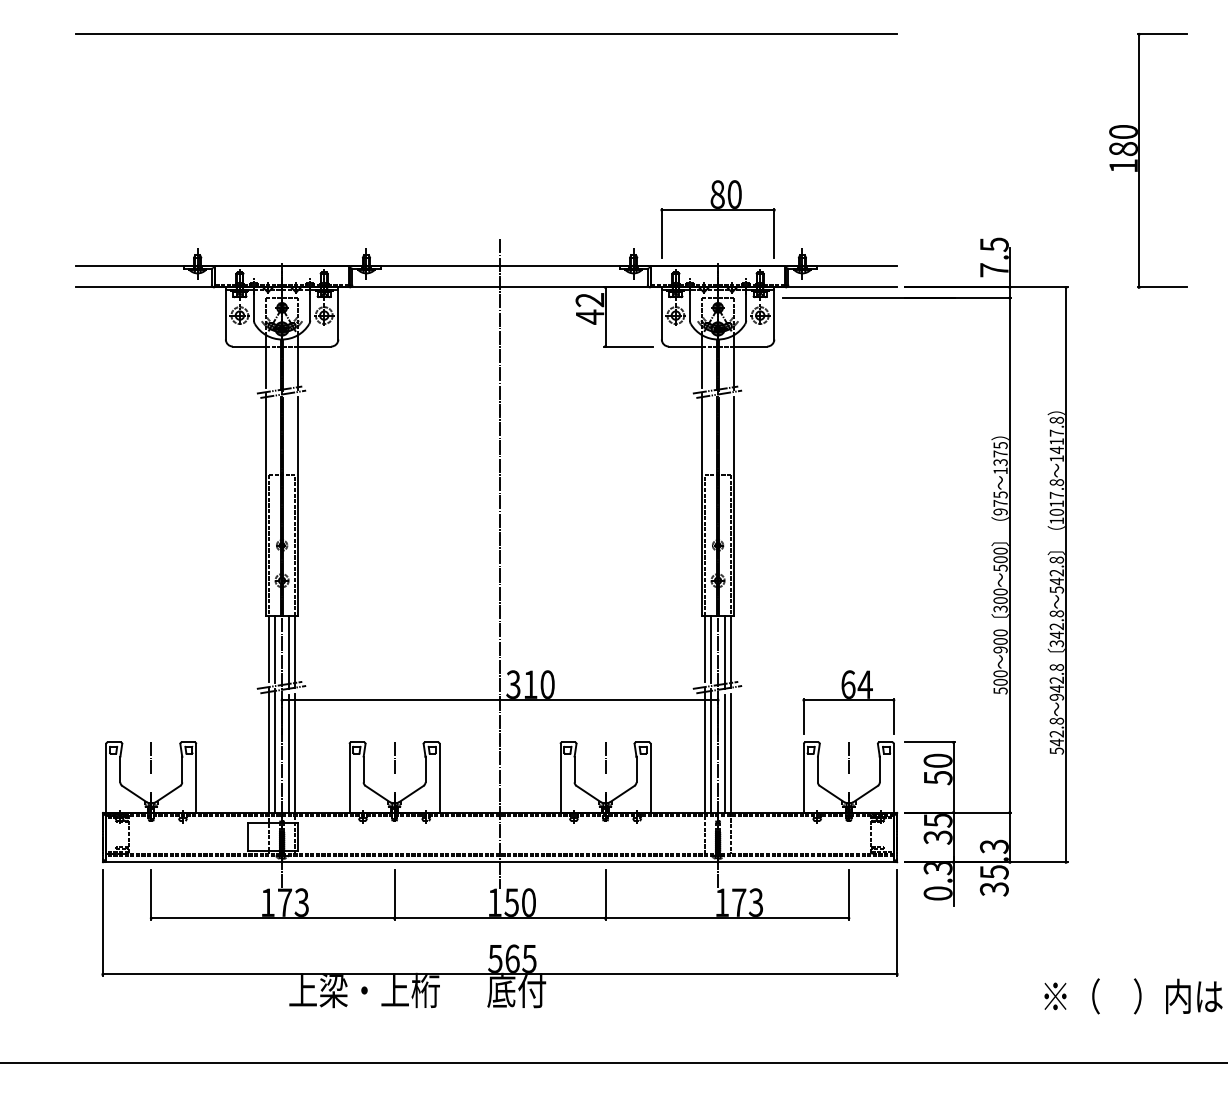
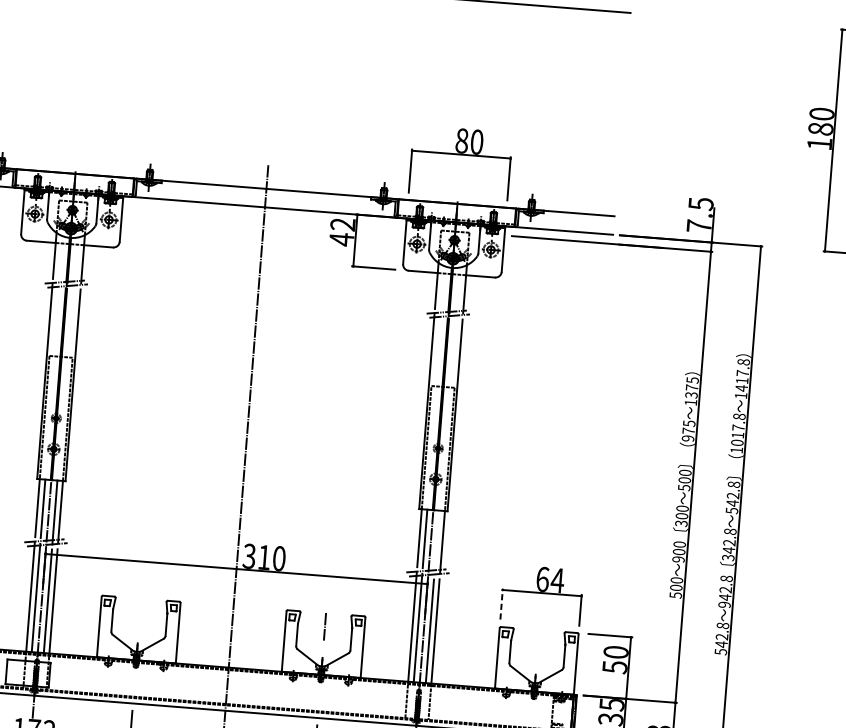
line: (724, 651) -> (436, 541), removed
line: (803, 716) -> (501, 604), solid -> dashed
line: (394, 757) -> (140, 611), removed
line: (848, 757) -> (537, 643), removed

